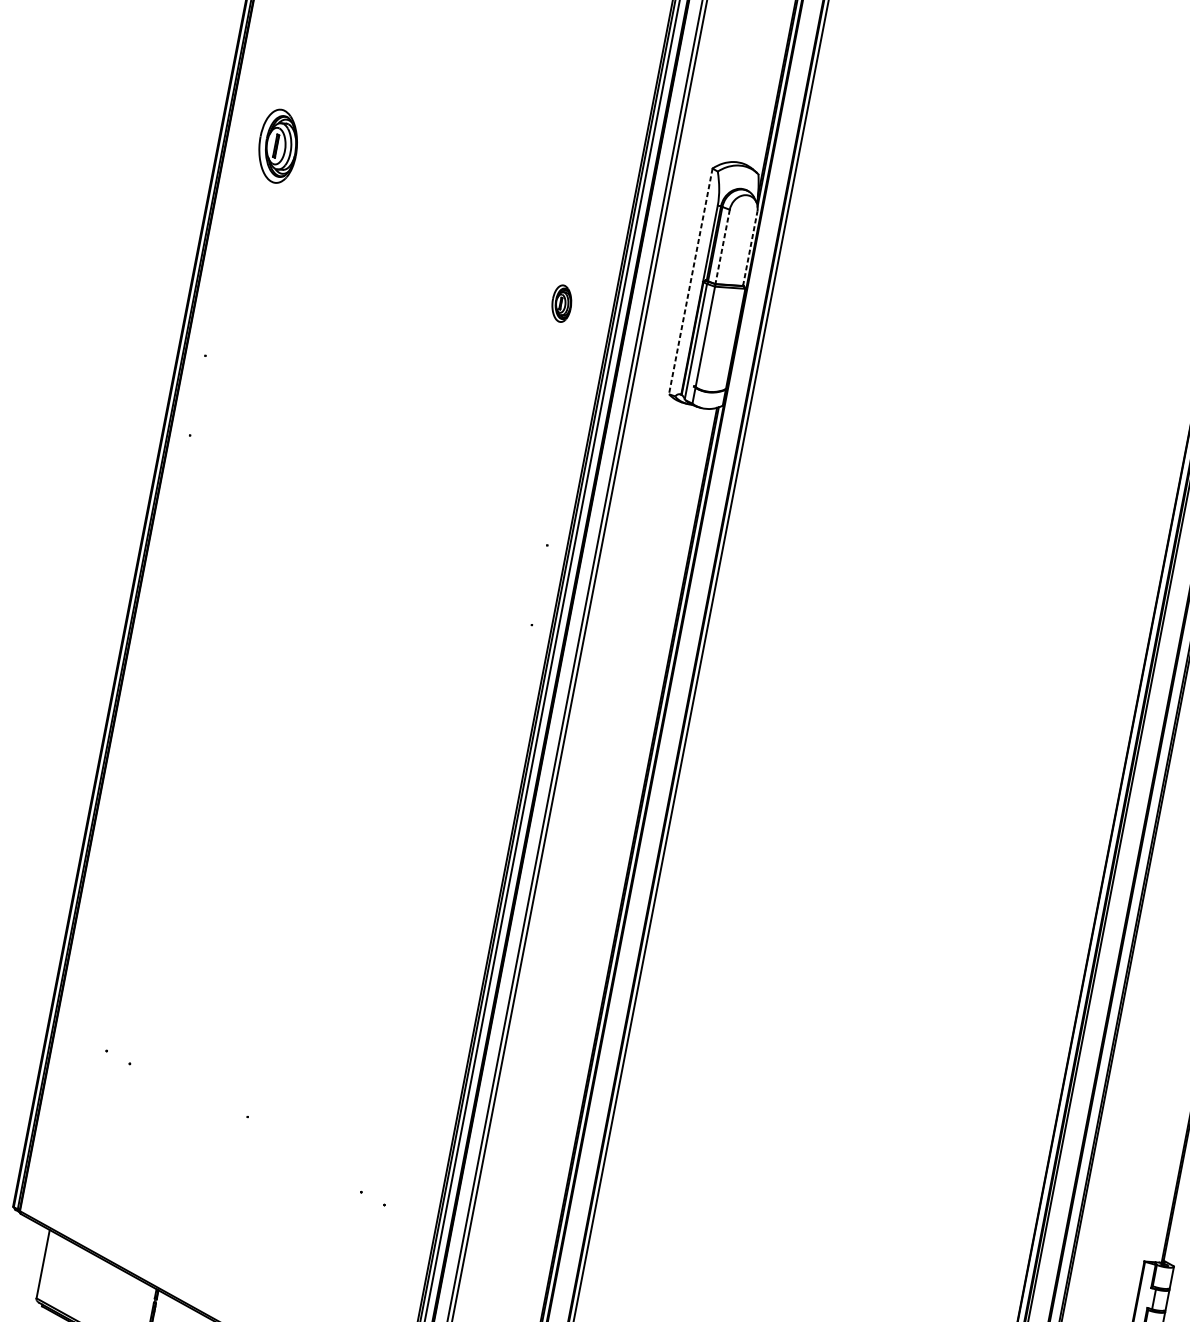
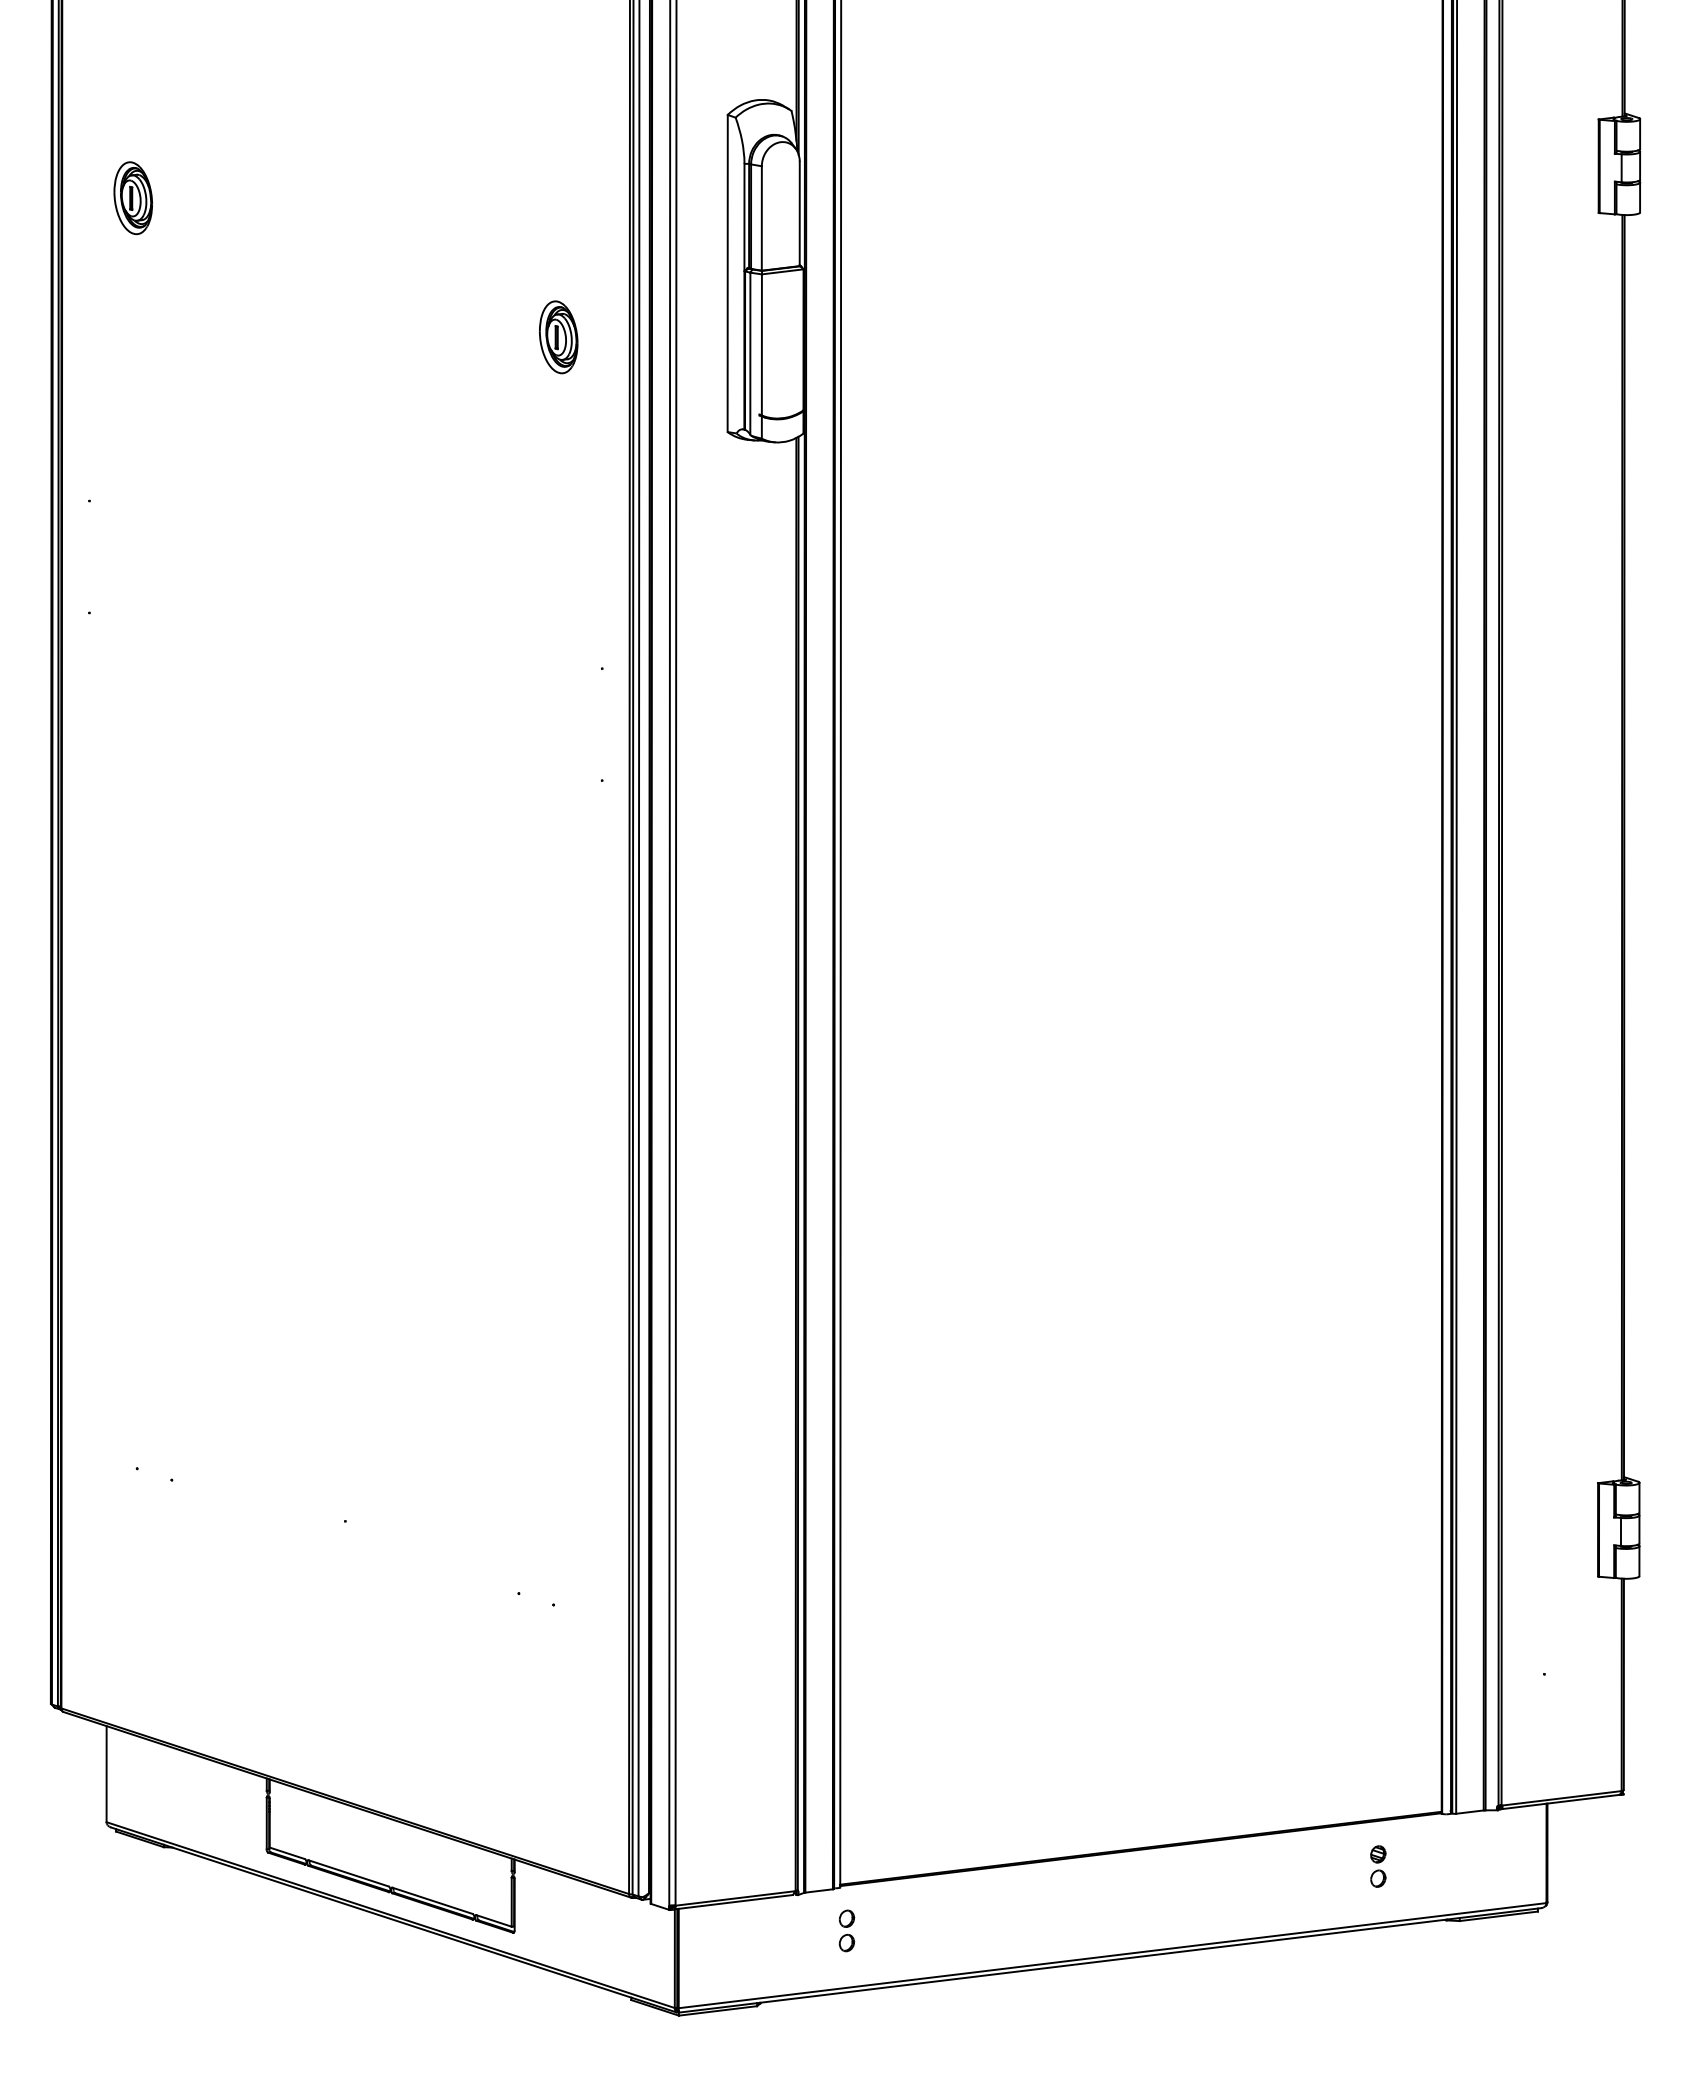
part: (277, 146) -> (132, 198), size x0.71
line: (722, 246) -> (761, 218), dashed -> solid
line: (750, 248) -> (799, 213), dashed -> solid
line: (690, 281) -> (727, 273), dashed -> solid
part: (561, 303) -> (558, 337), size x1.43

